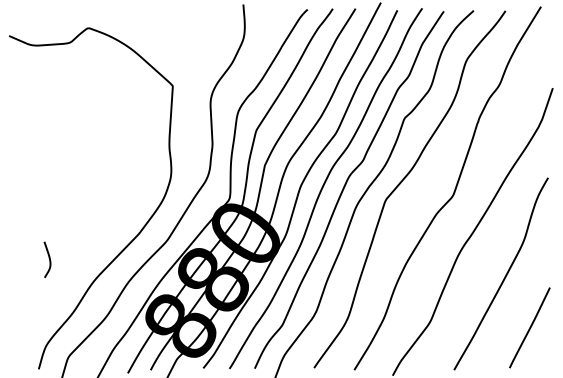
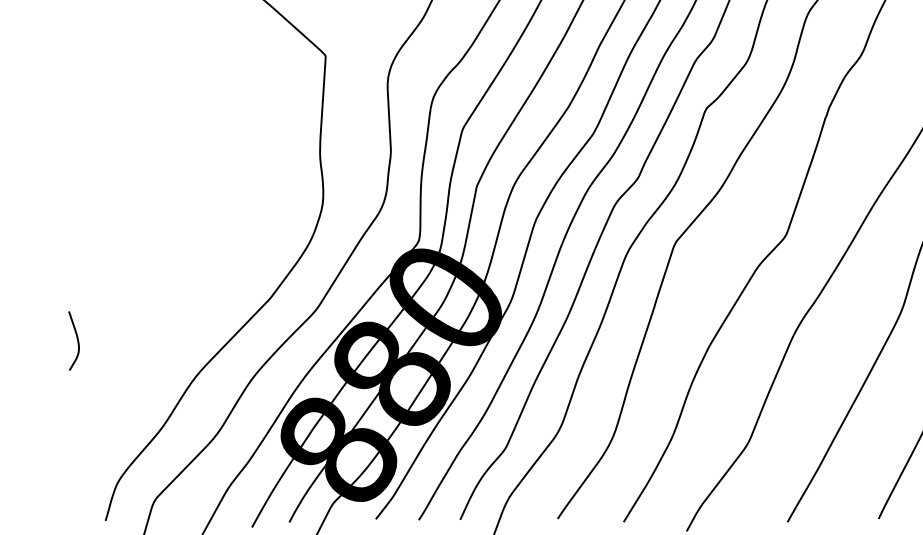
curve: (48, 258) -> (75, 338), moved

